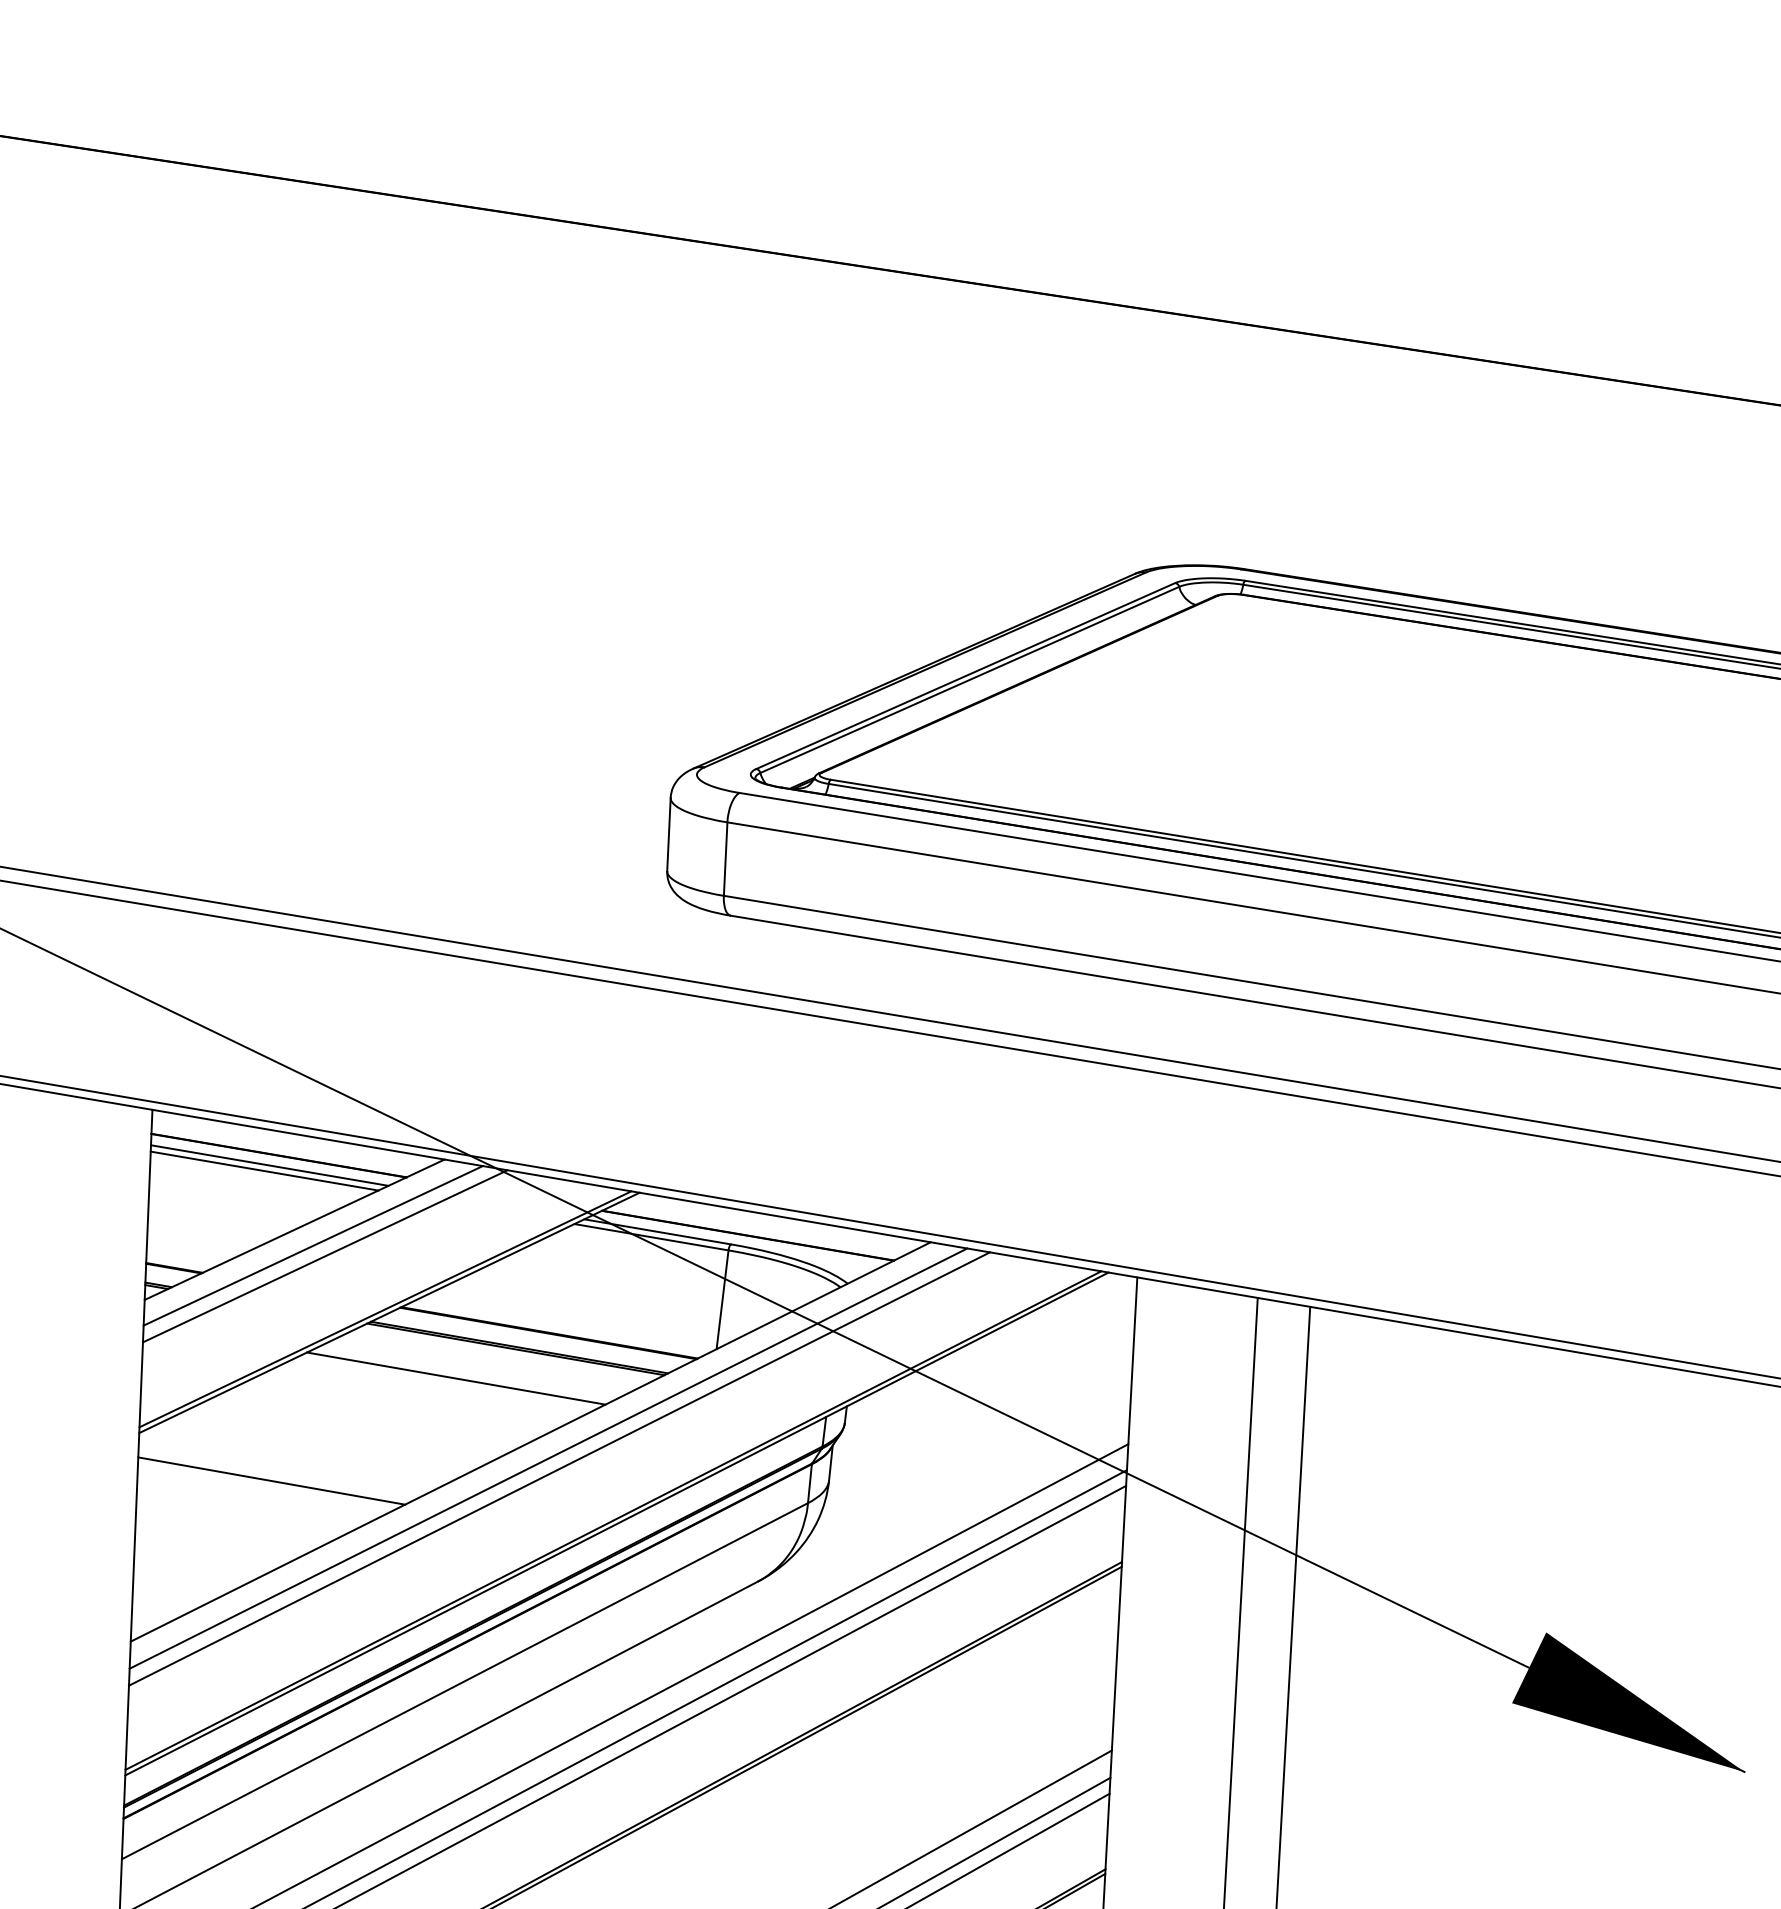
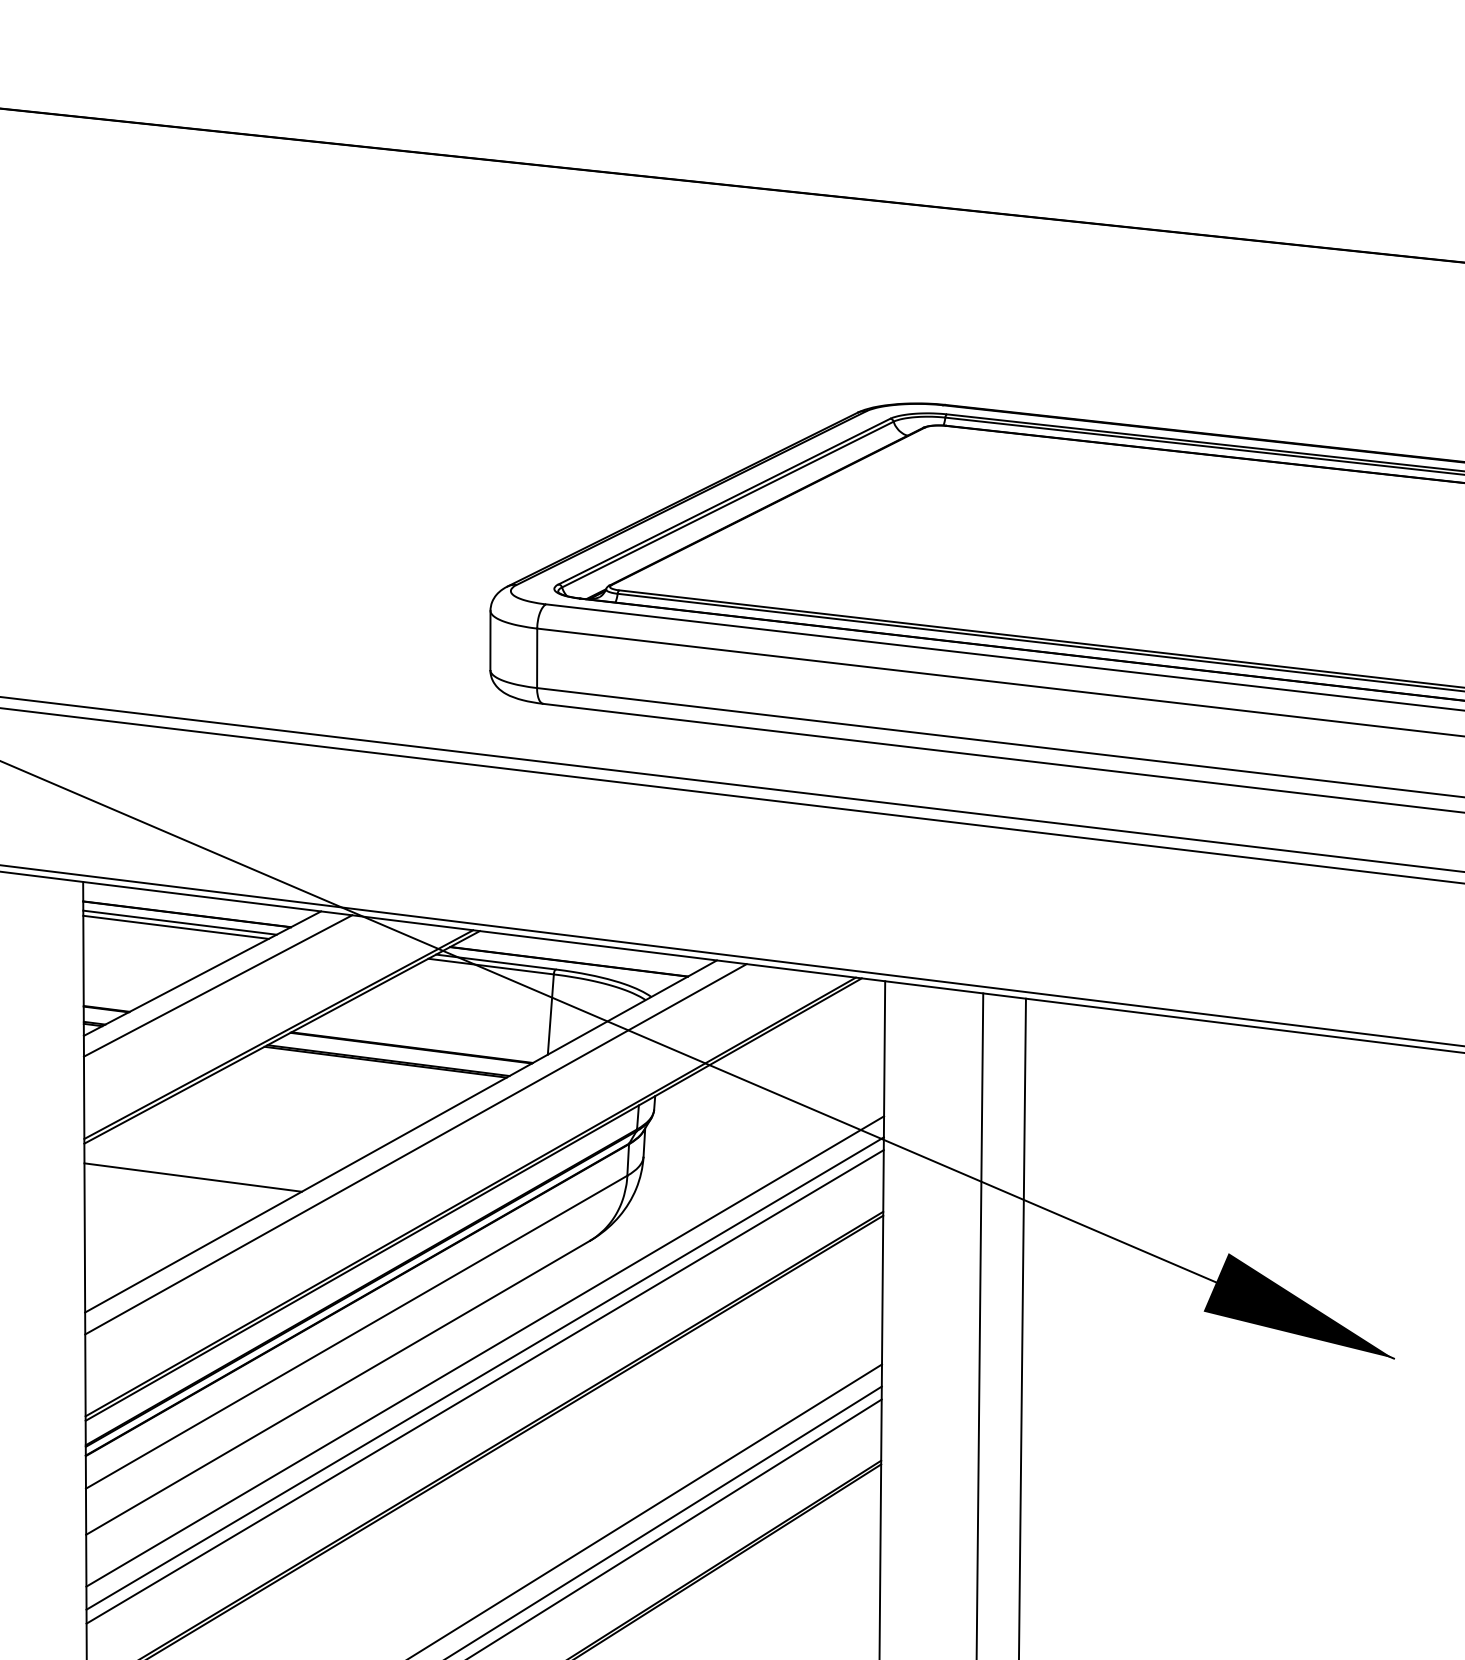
line: (325, 1255) -> (228, 993), removed
line: (456, 1377) -> (338, 1087), removed
line: (559, 1469) -> (425, 1157), removed

